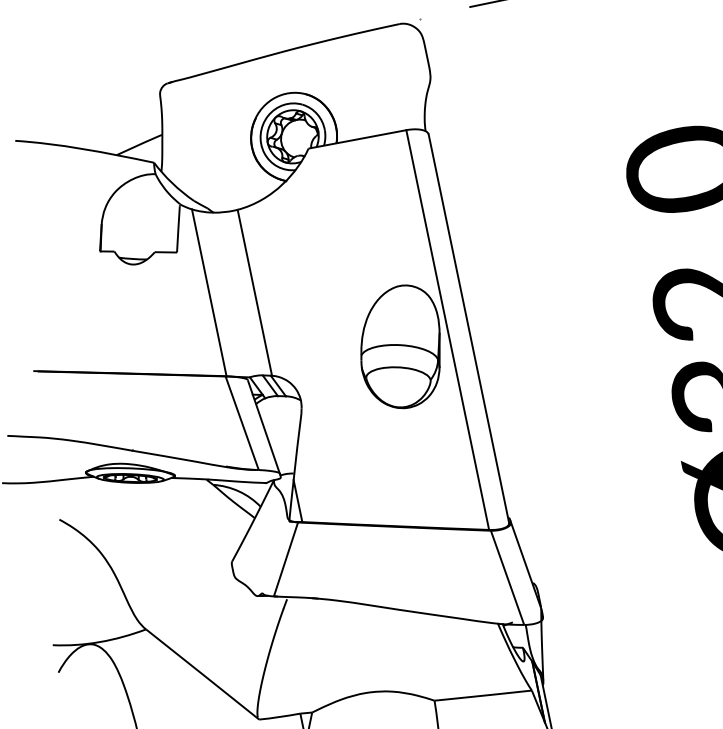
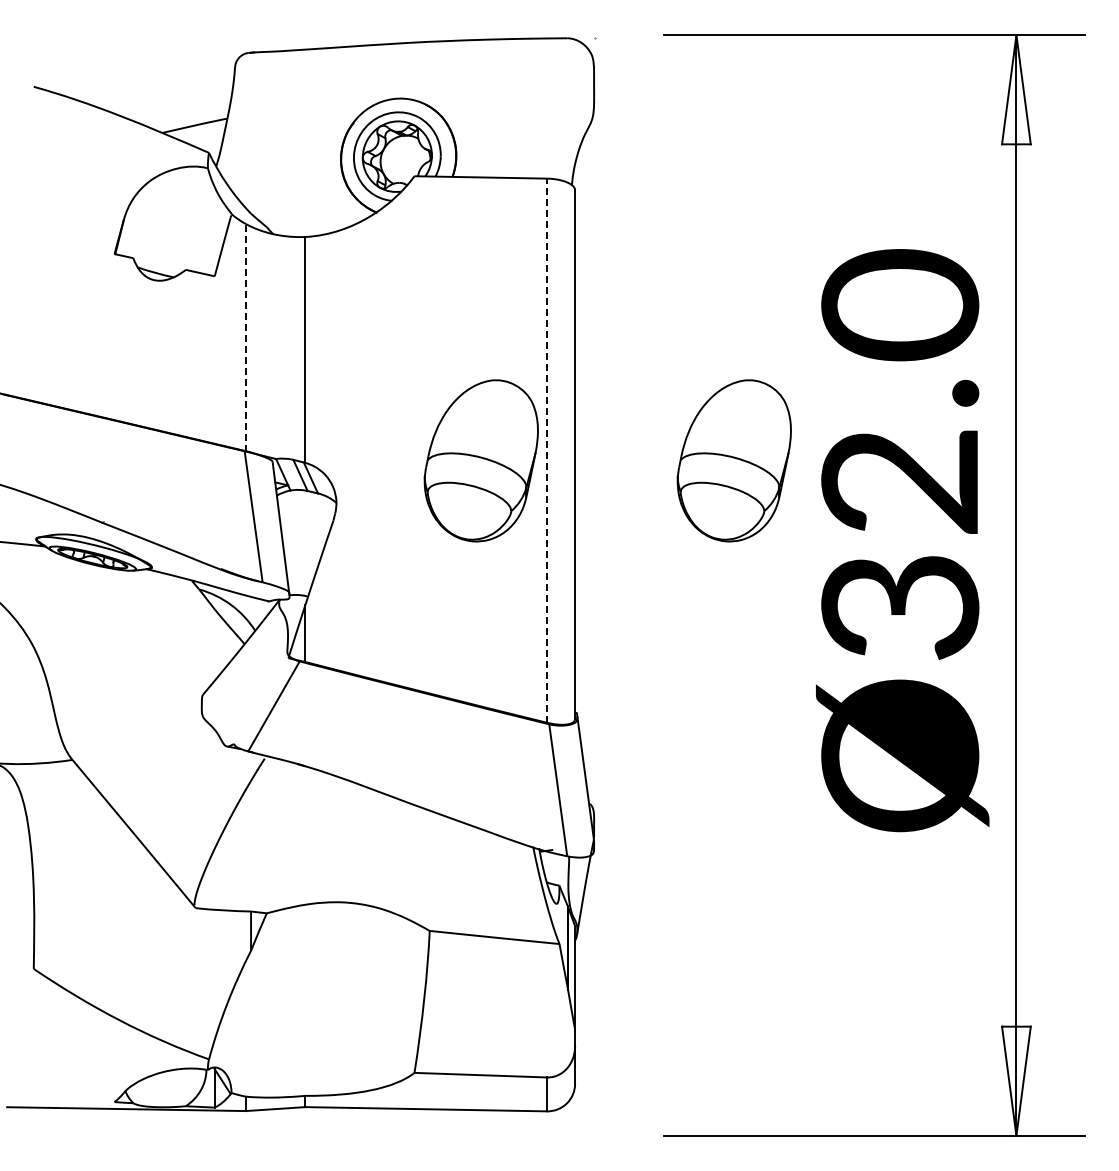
line: (208, 292) -> (245, 337), solid -> dashed
part: (586, 308) -> (733, 460), added
line: (447, 329) -> (547, 450), solid -> dashed

